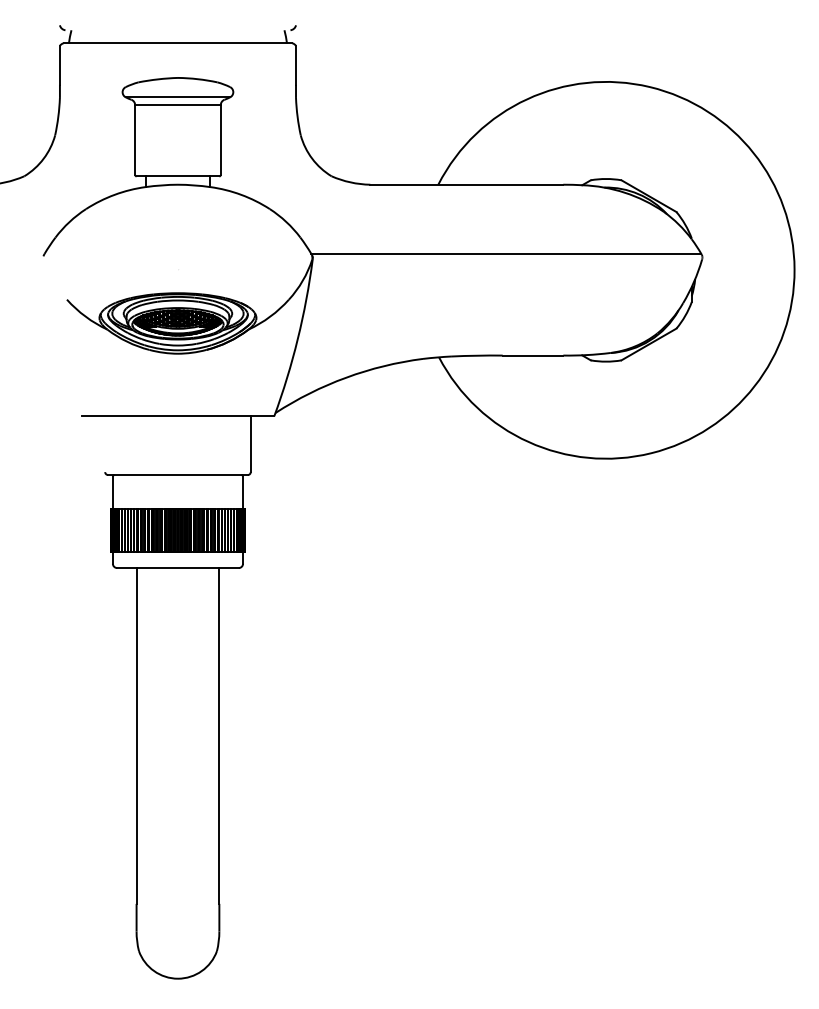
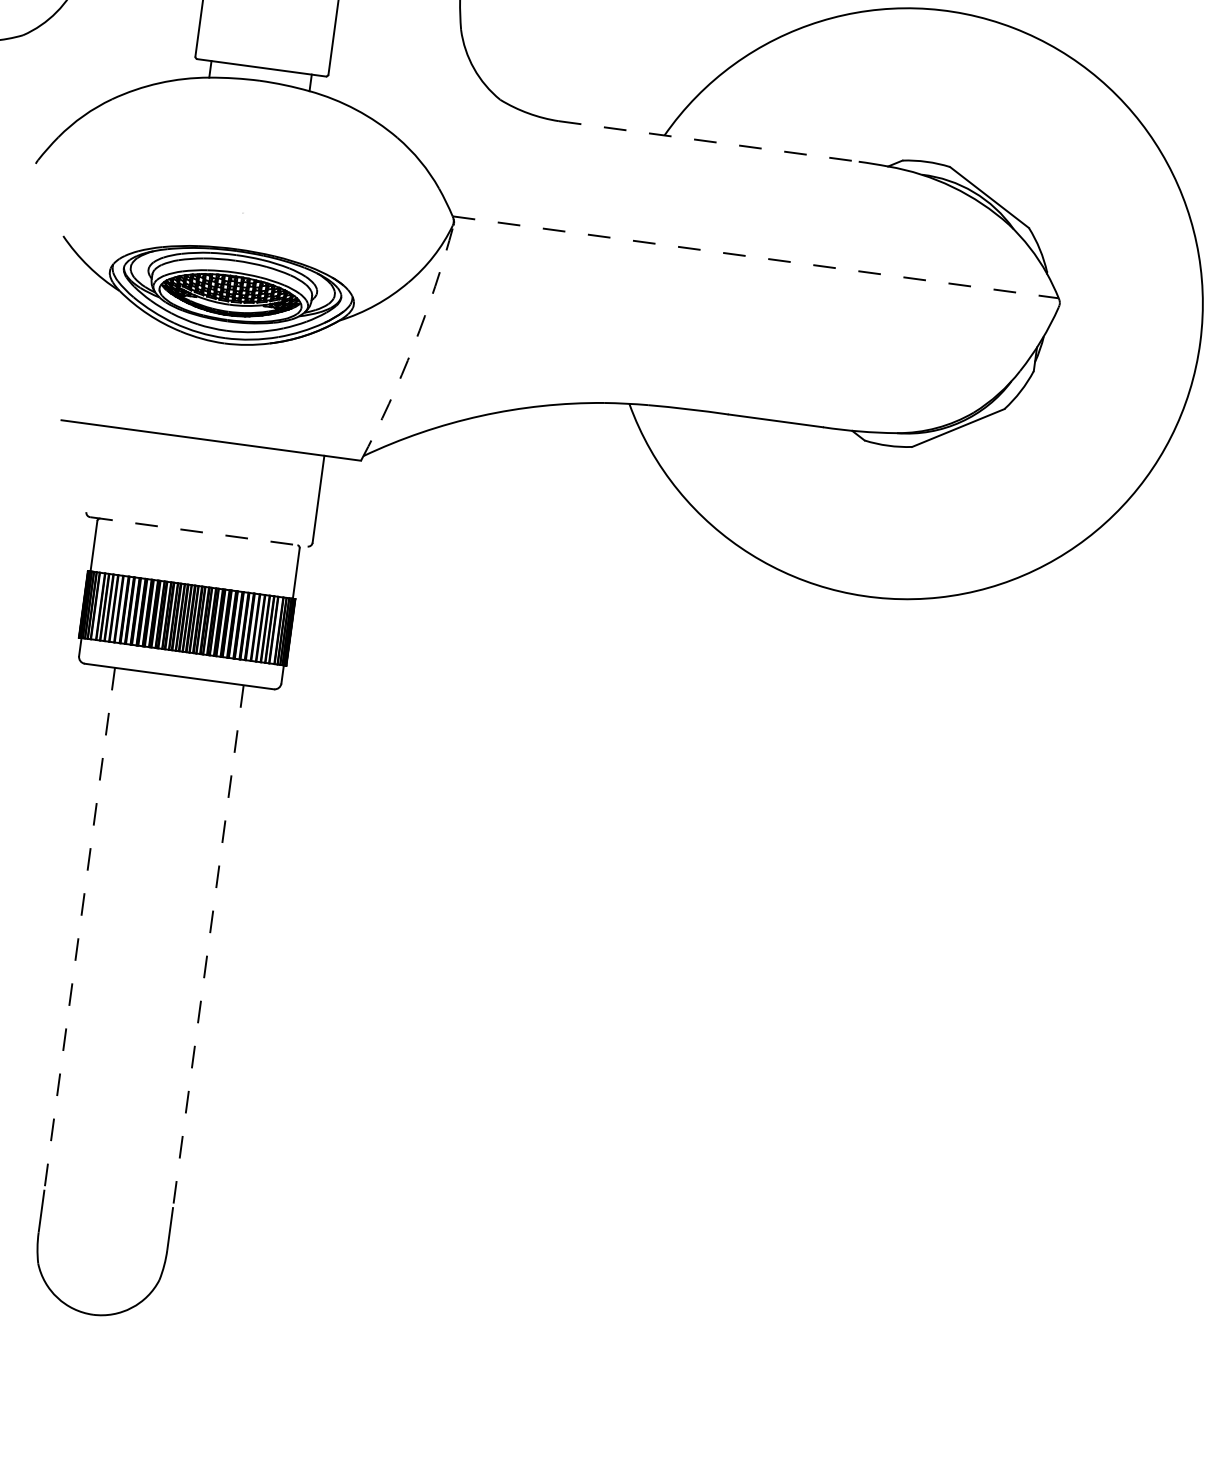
line: (467, 184) -> (709, 141), solid -> dashed
line: (506, 253) -> (756, 256), solid -> dashed
arc: (297, 338) -> (413, 344), solid -> dashed
line: (177, 475) -> (198, 532), solid -> dashed
line: (136, 735) -> (79, 928), solid -> dashed
line: (219, 735) -> (208, 945), solid -> dashed

